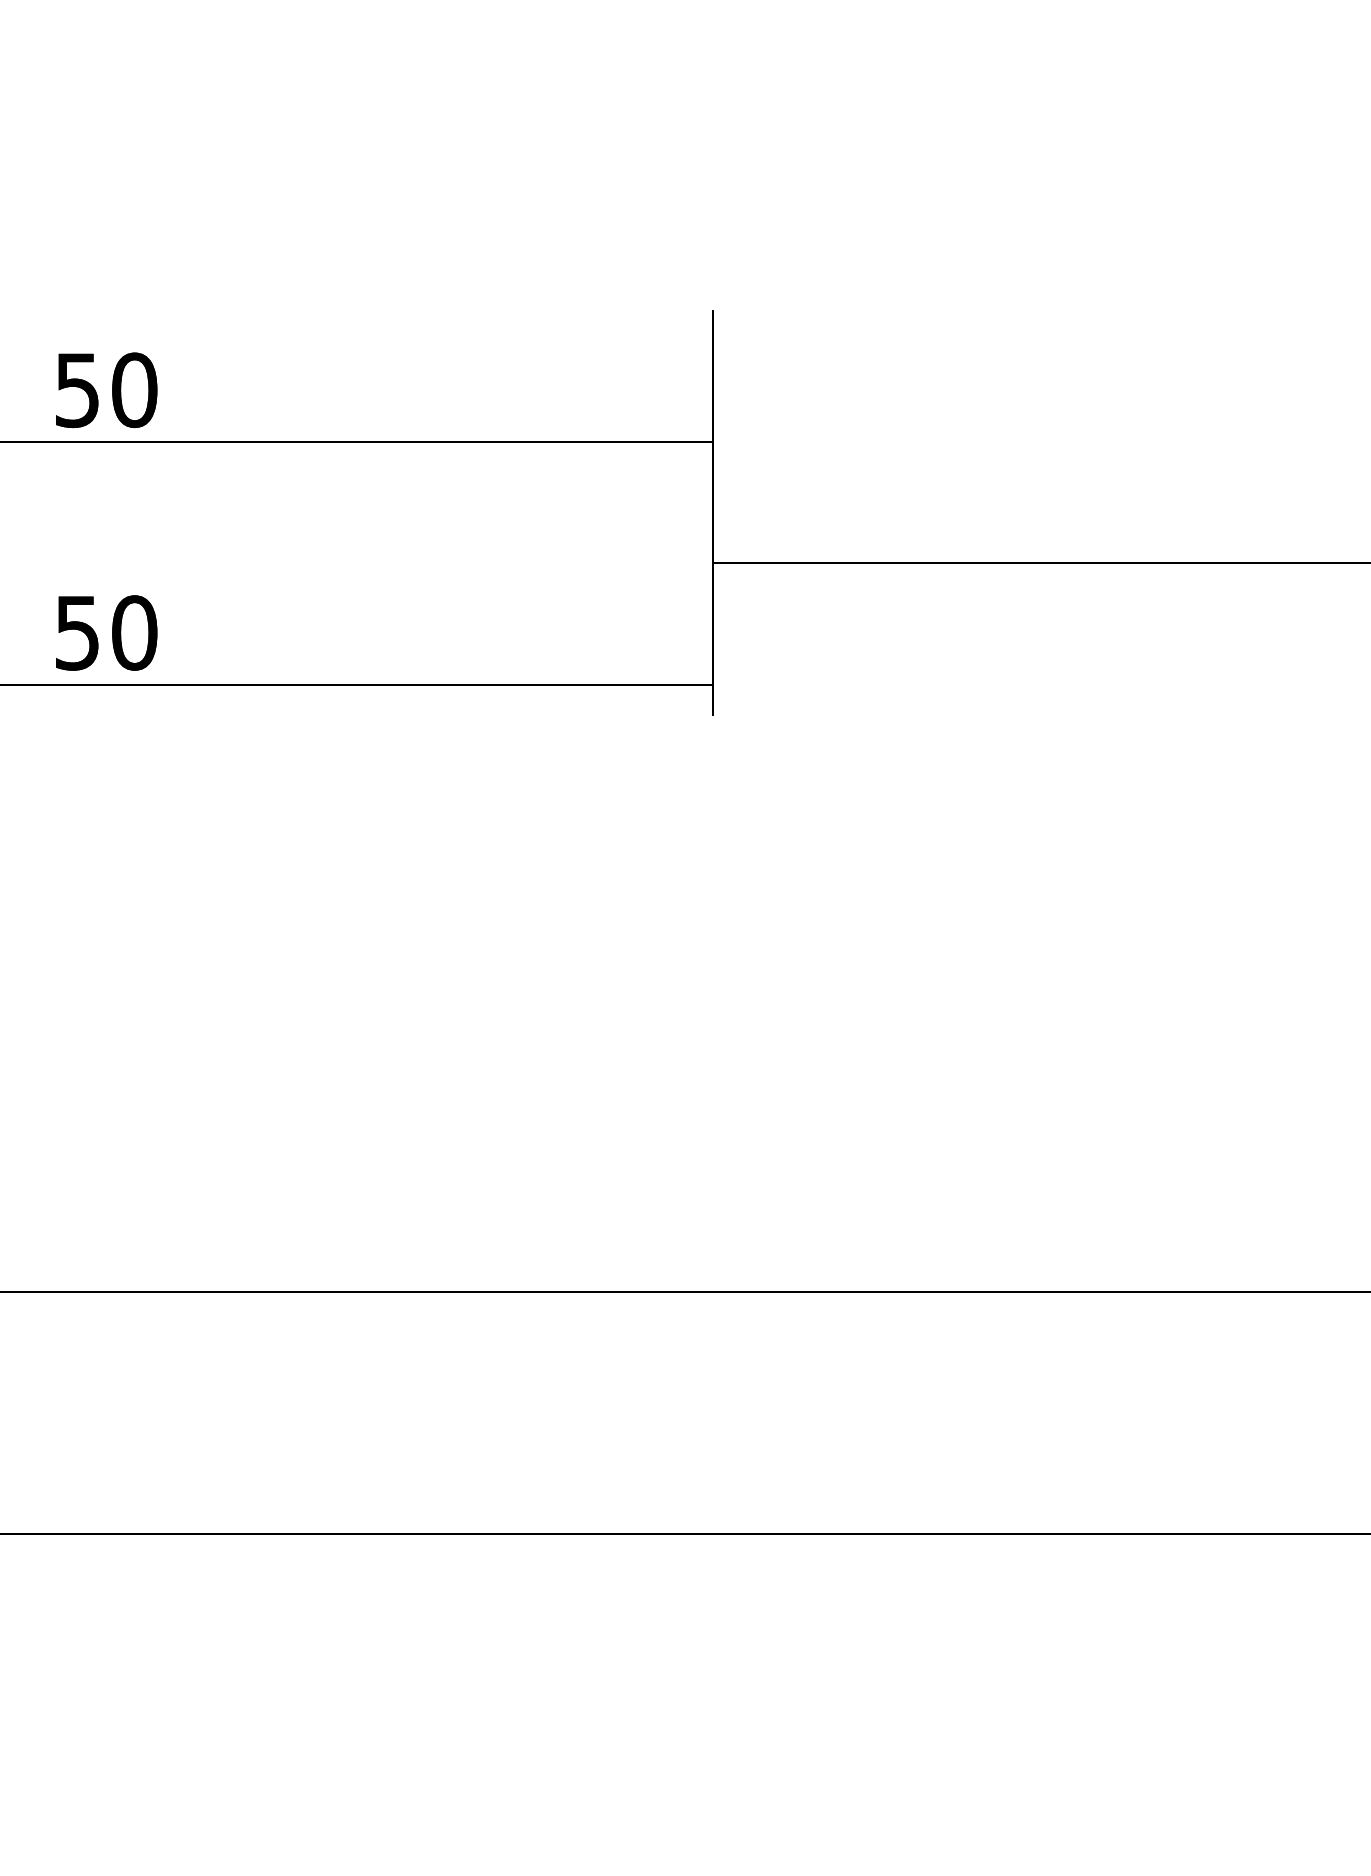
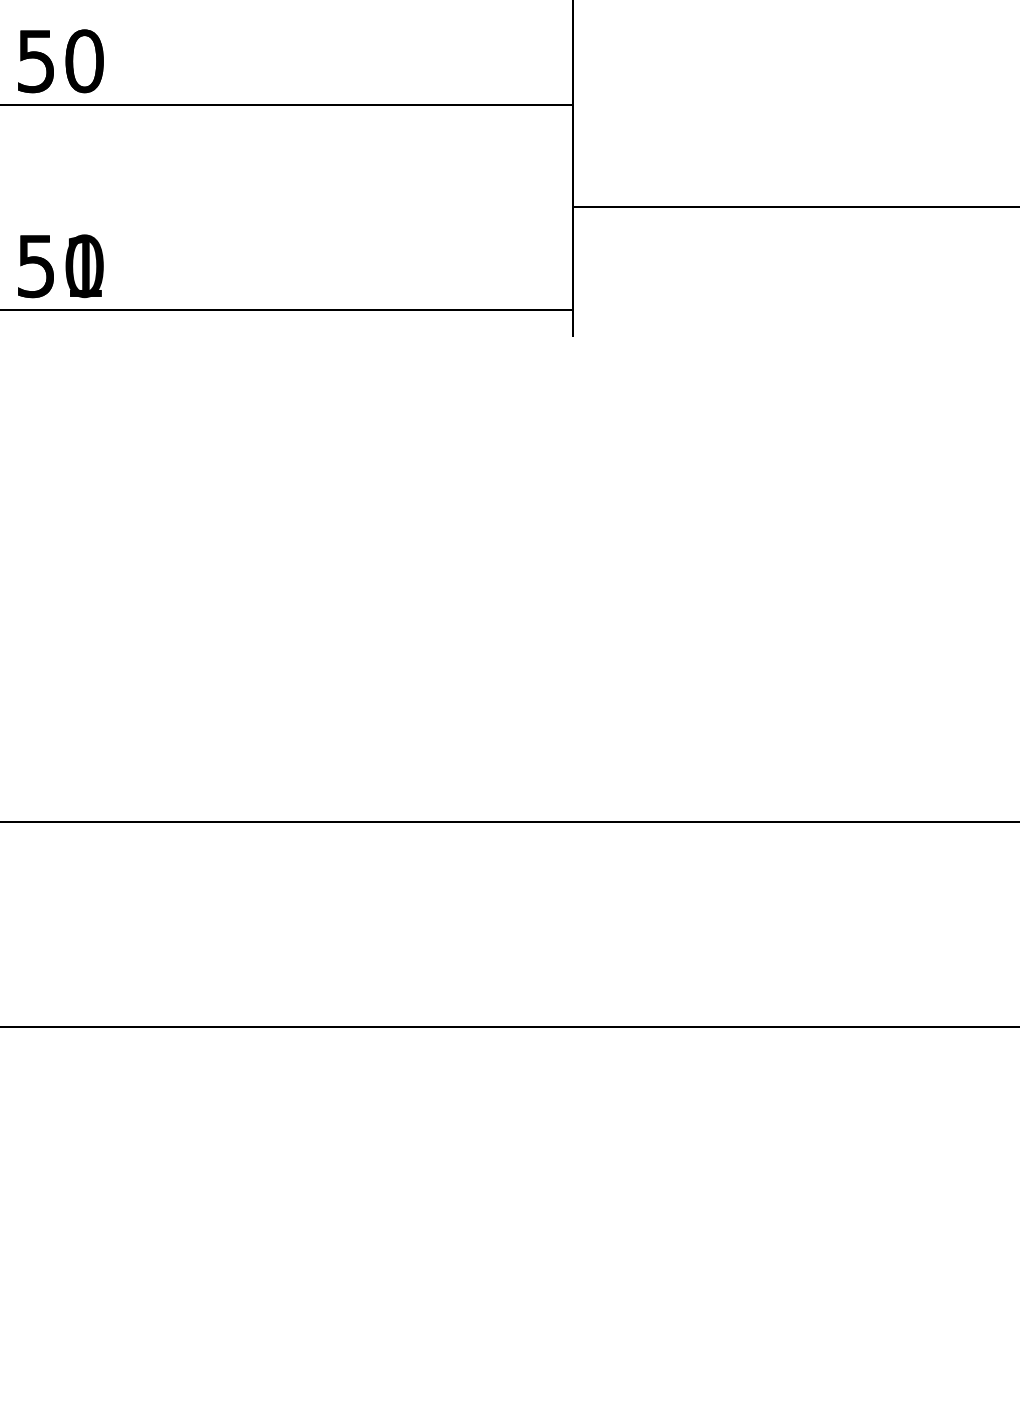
text: (134, 632) -> (84, 265), 50 -> 51

